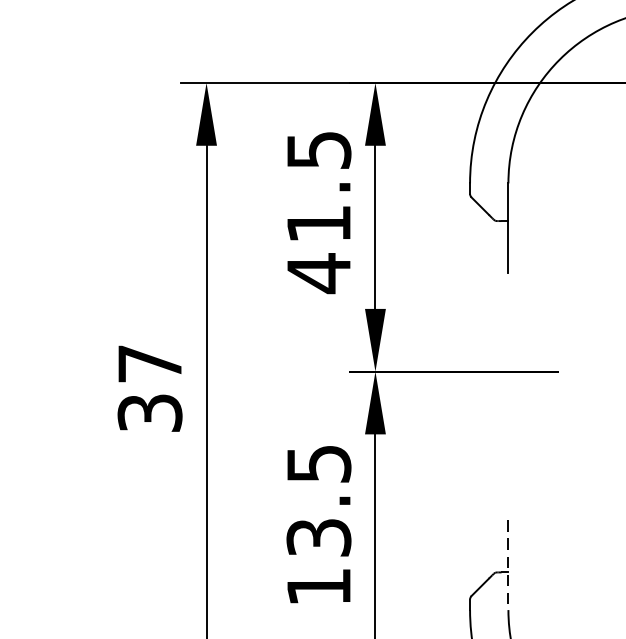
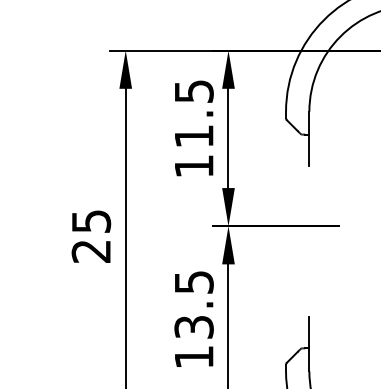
text: (319, 273) -> (194, 166), 41.5 -> 11.5
text: (150, 388) -> (91, 236), 37 -> 25
line: (508, 566) -> (309, 344), dashed -> solid

